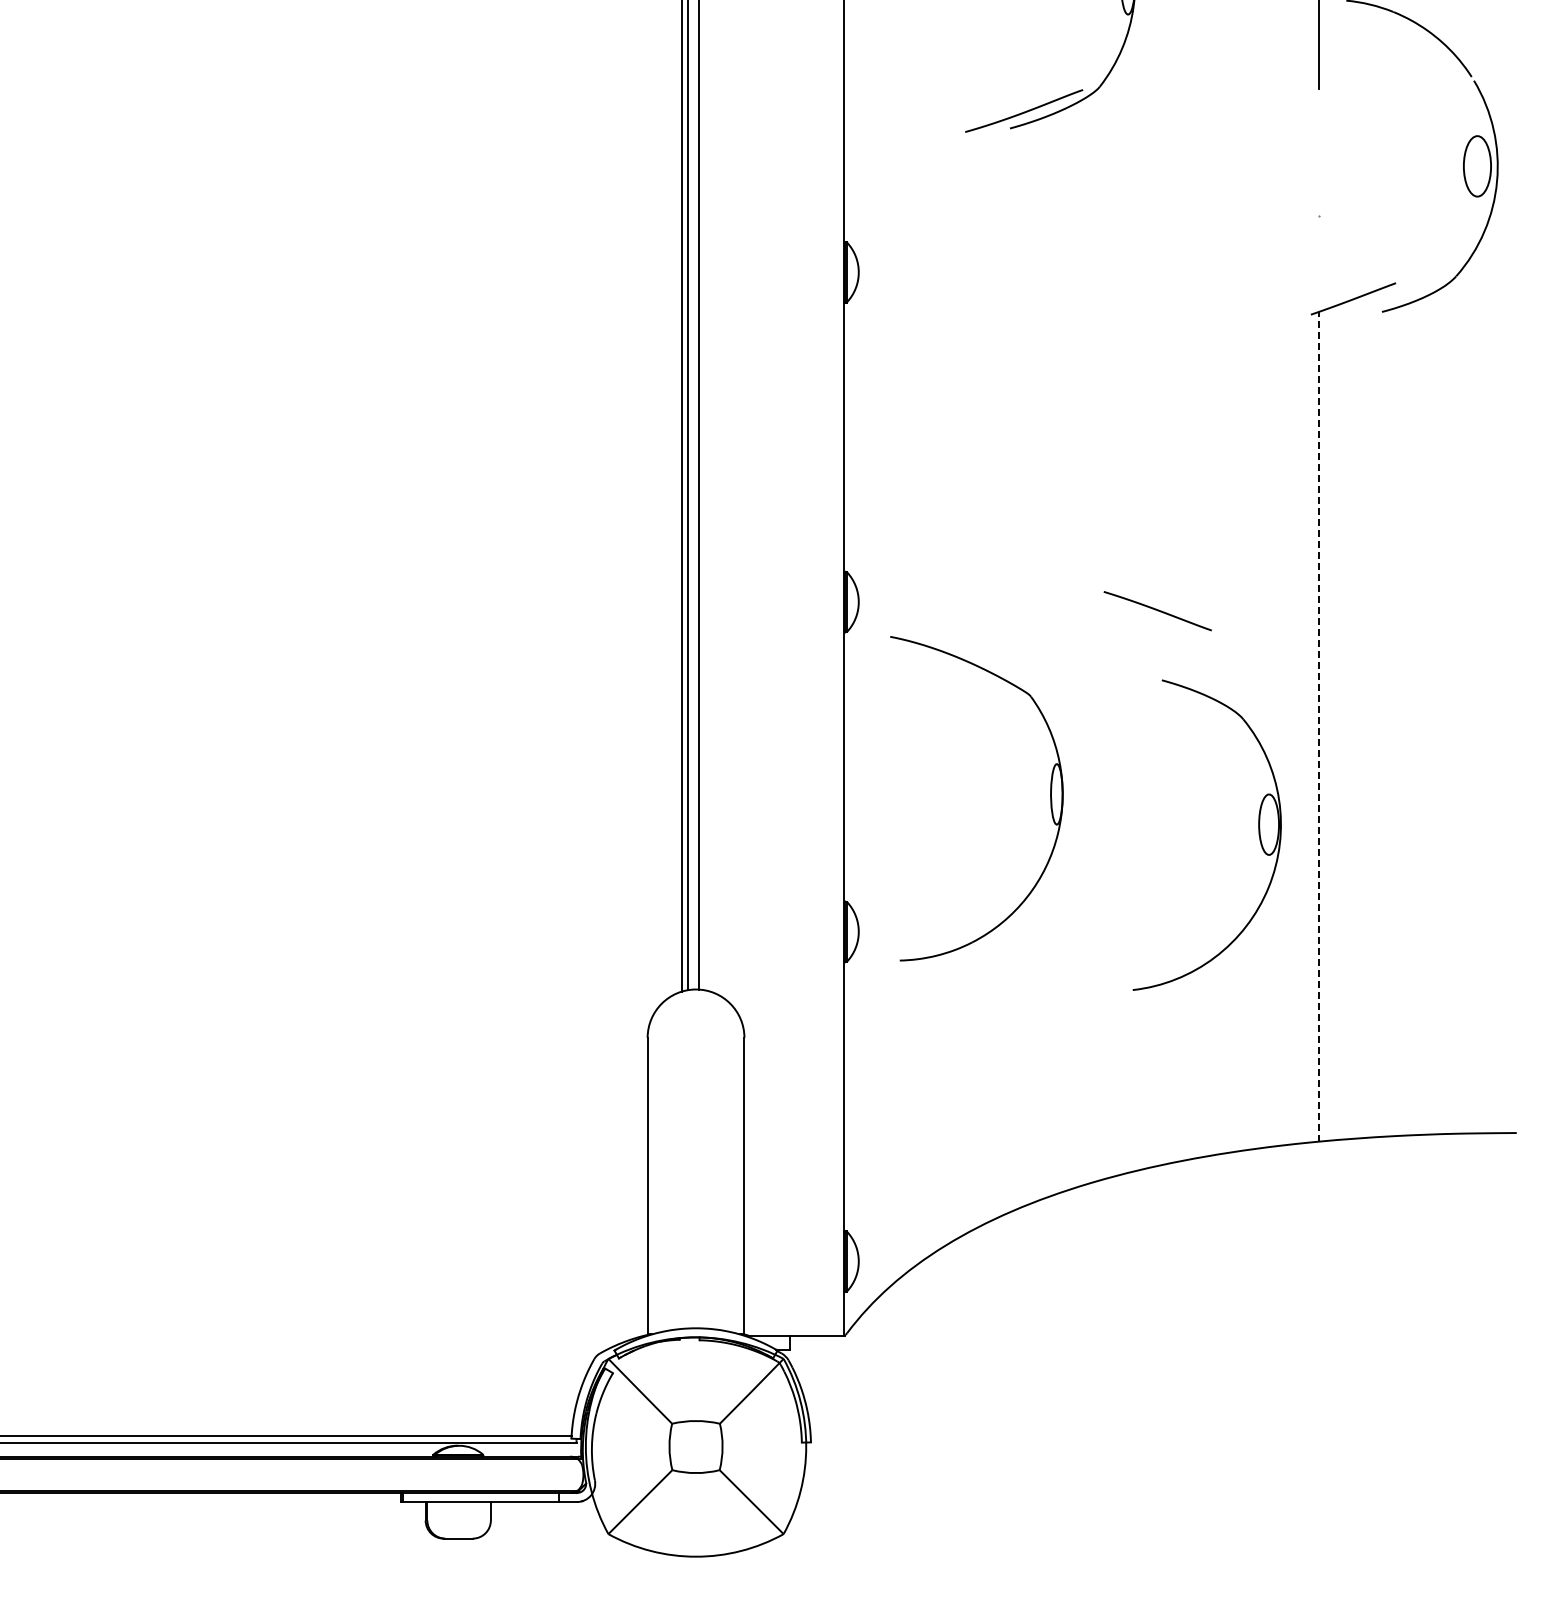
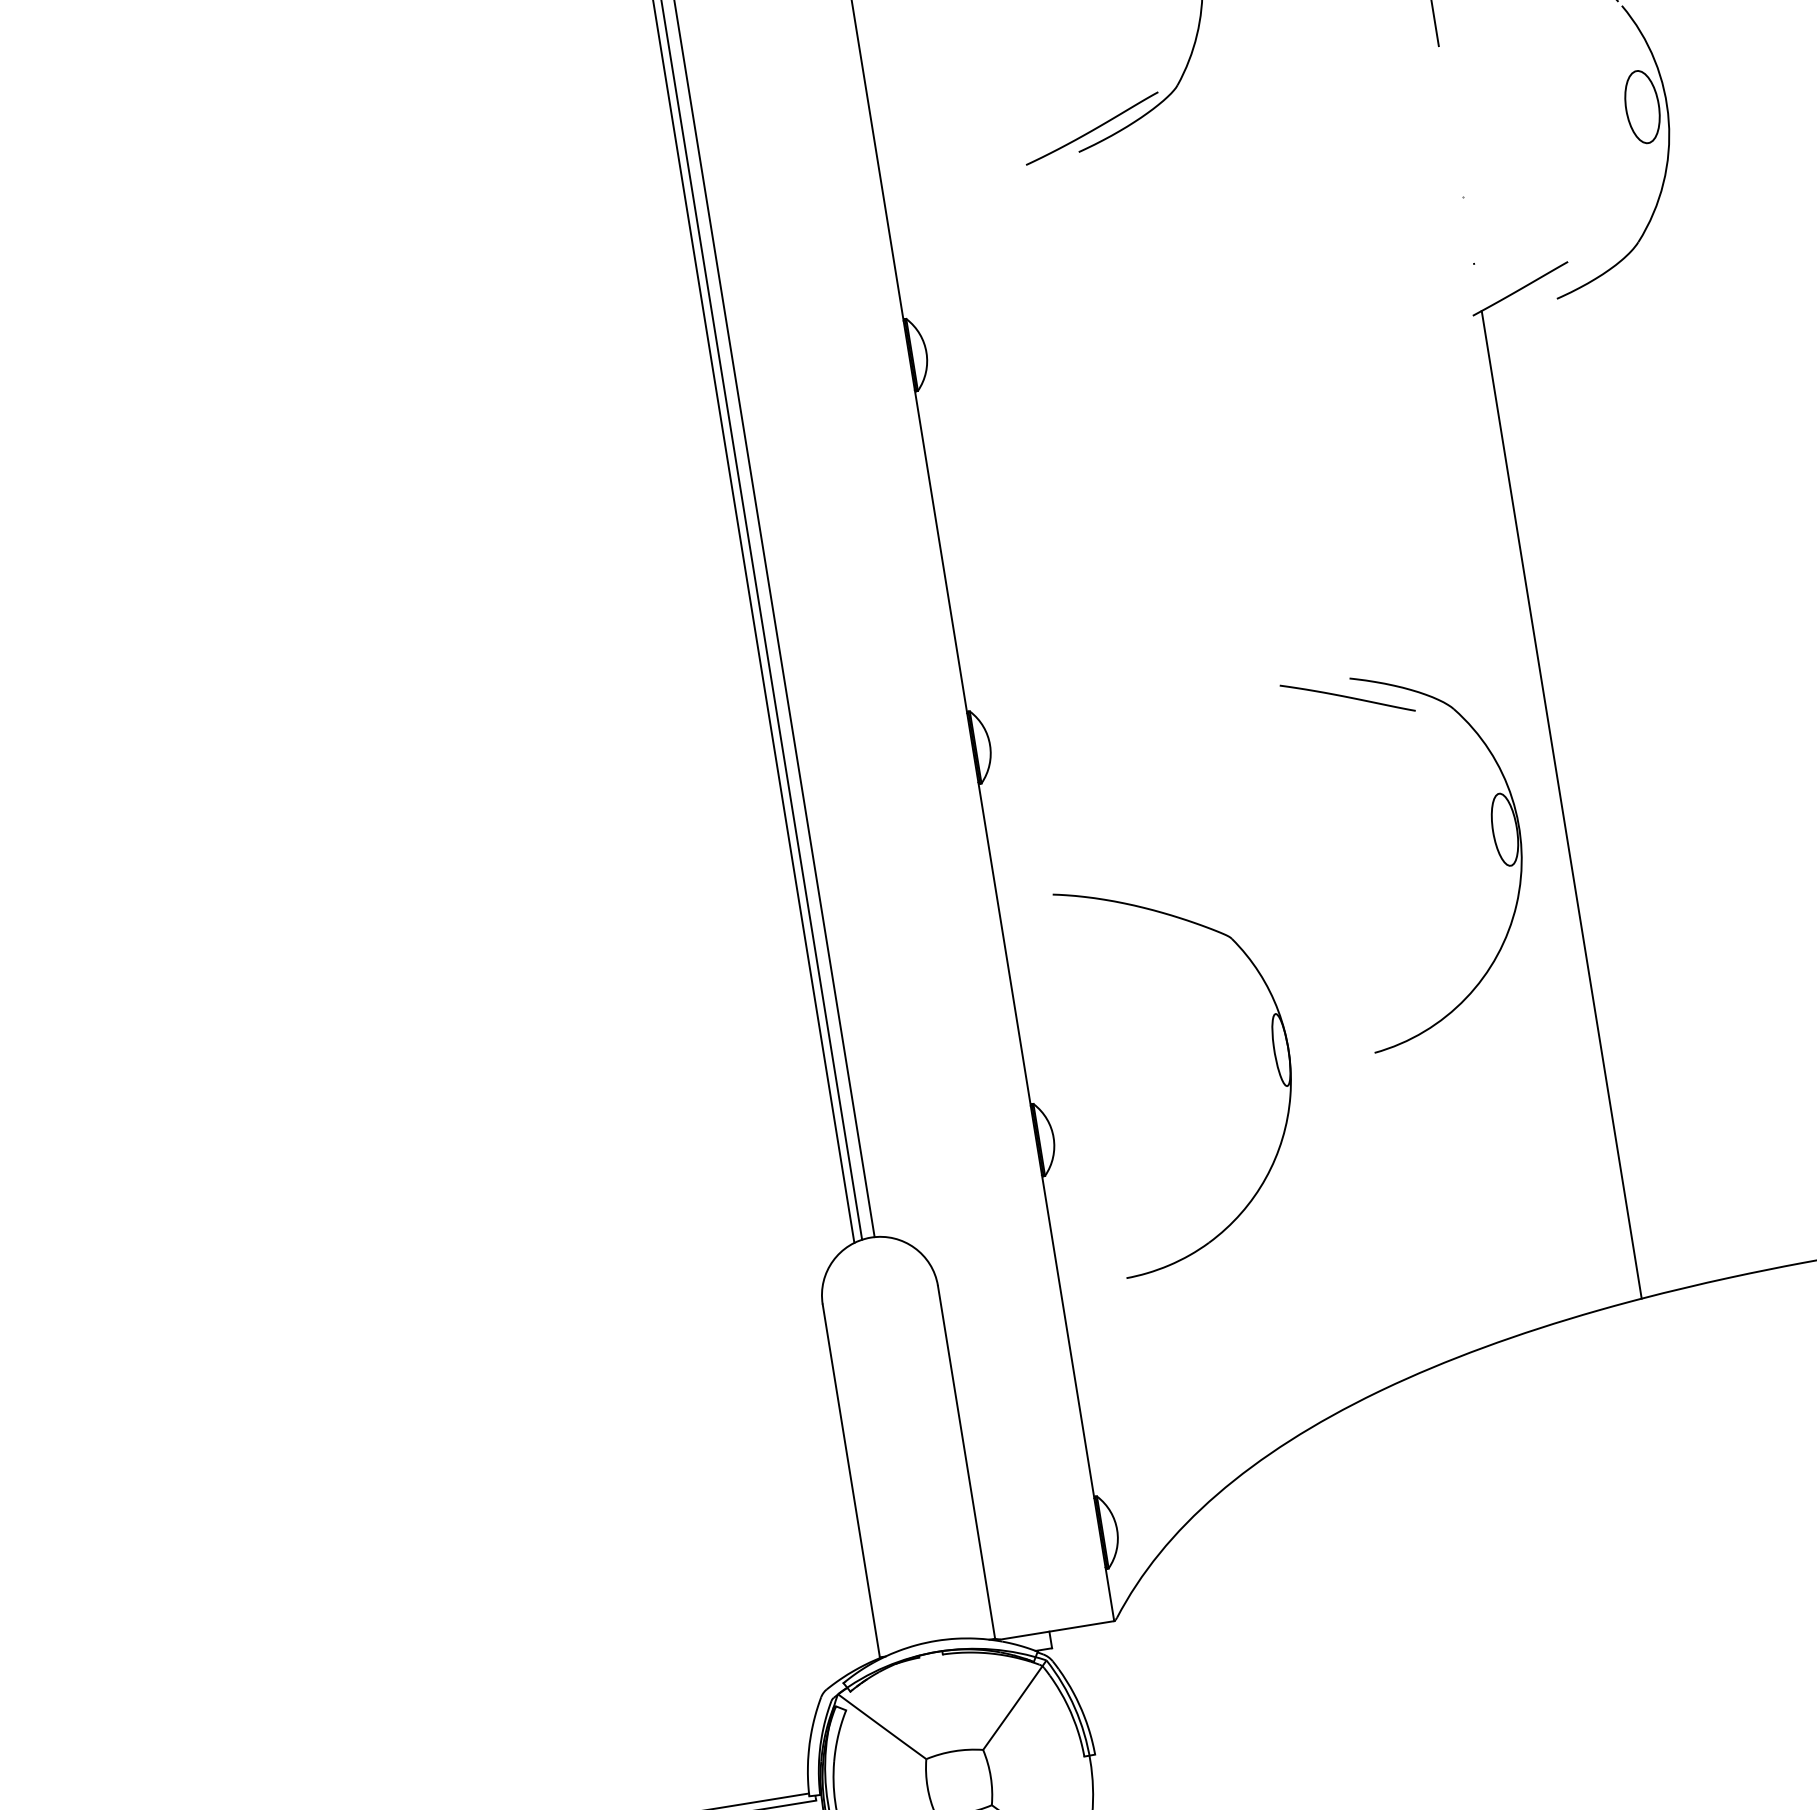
line: (1318, 726) -> (1561, 804), dashed -> solid
part: (1050, 798) -> (1274, 1056), moved
part: (1258, 834) -> (1494, 843), moved

